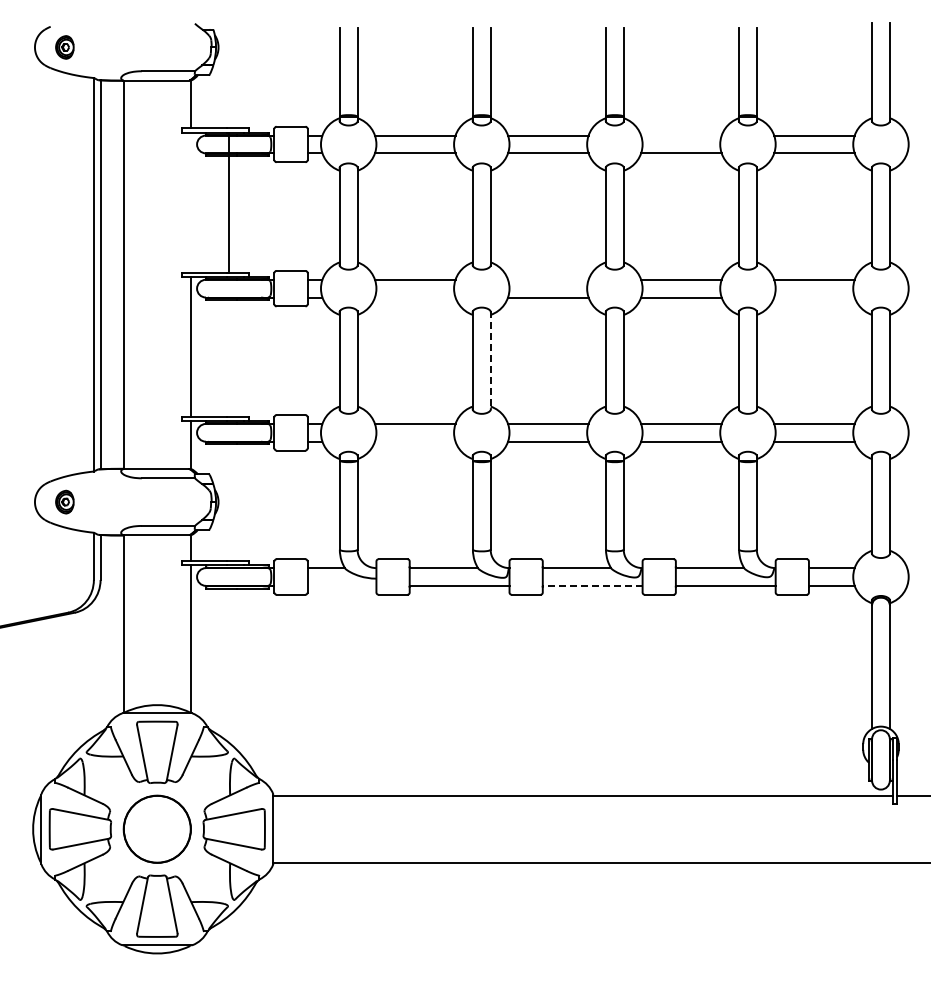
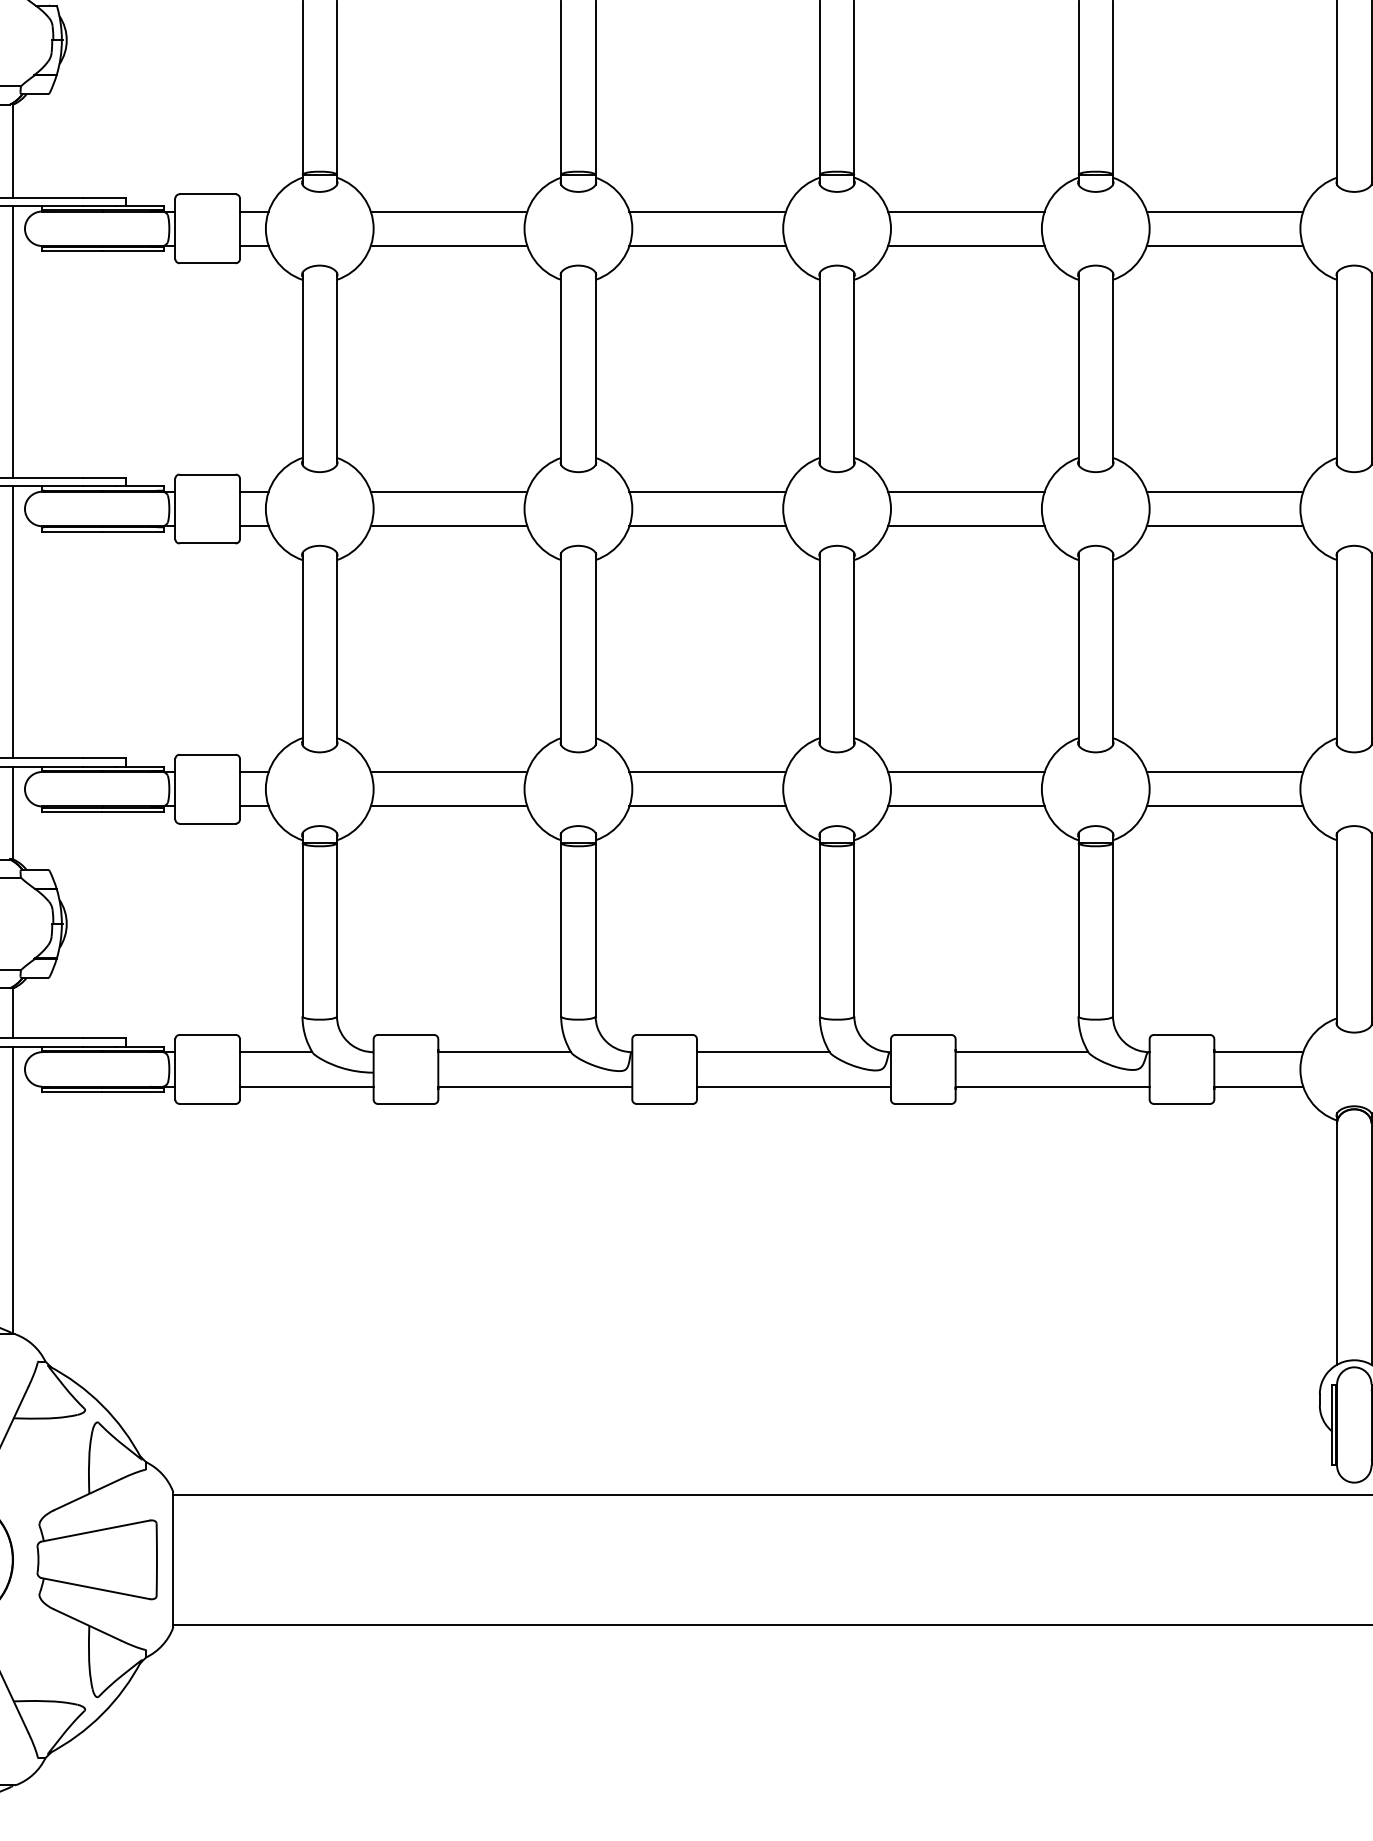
line: (681, 135) -> (966, 211), added
line: (228, 202) -> (12, 341), moved
line: (548, 279) -> (708, 491), added
line: (414, 297) -> (447, 526), added
line: (814, 297) -> (1225, 526), added
line: (490, 361) -> (595, 650), dashed -> solid
line: (414, 441) -> (447, 806), added
line: (341, 585) -> (305, 1085), added
line: (592, 585) -> (793, 1085), dashed -> solid

